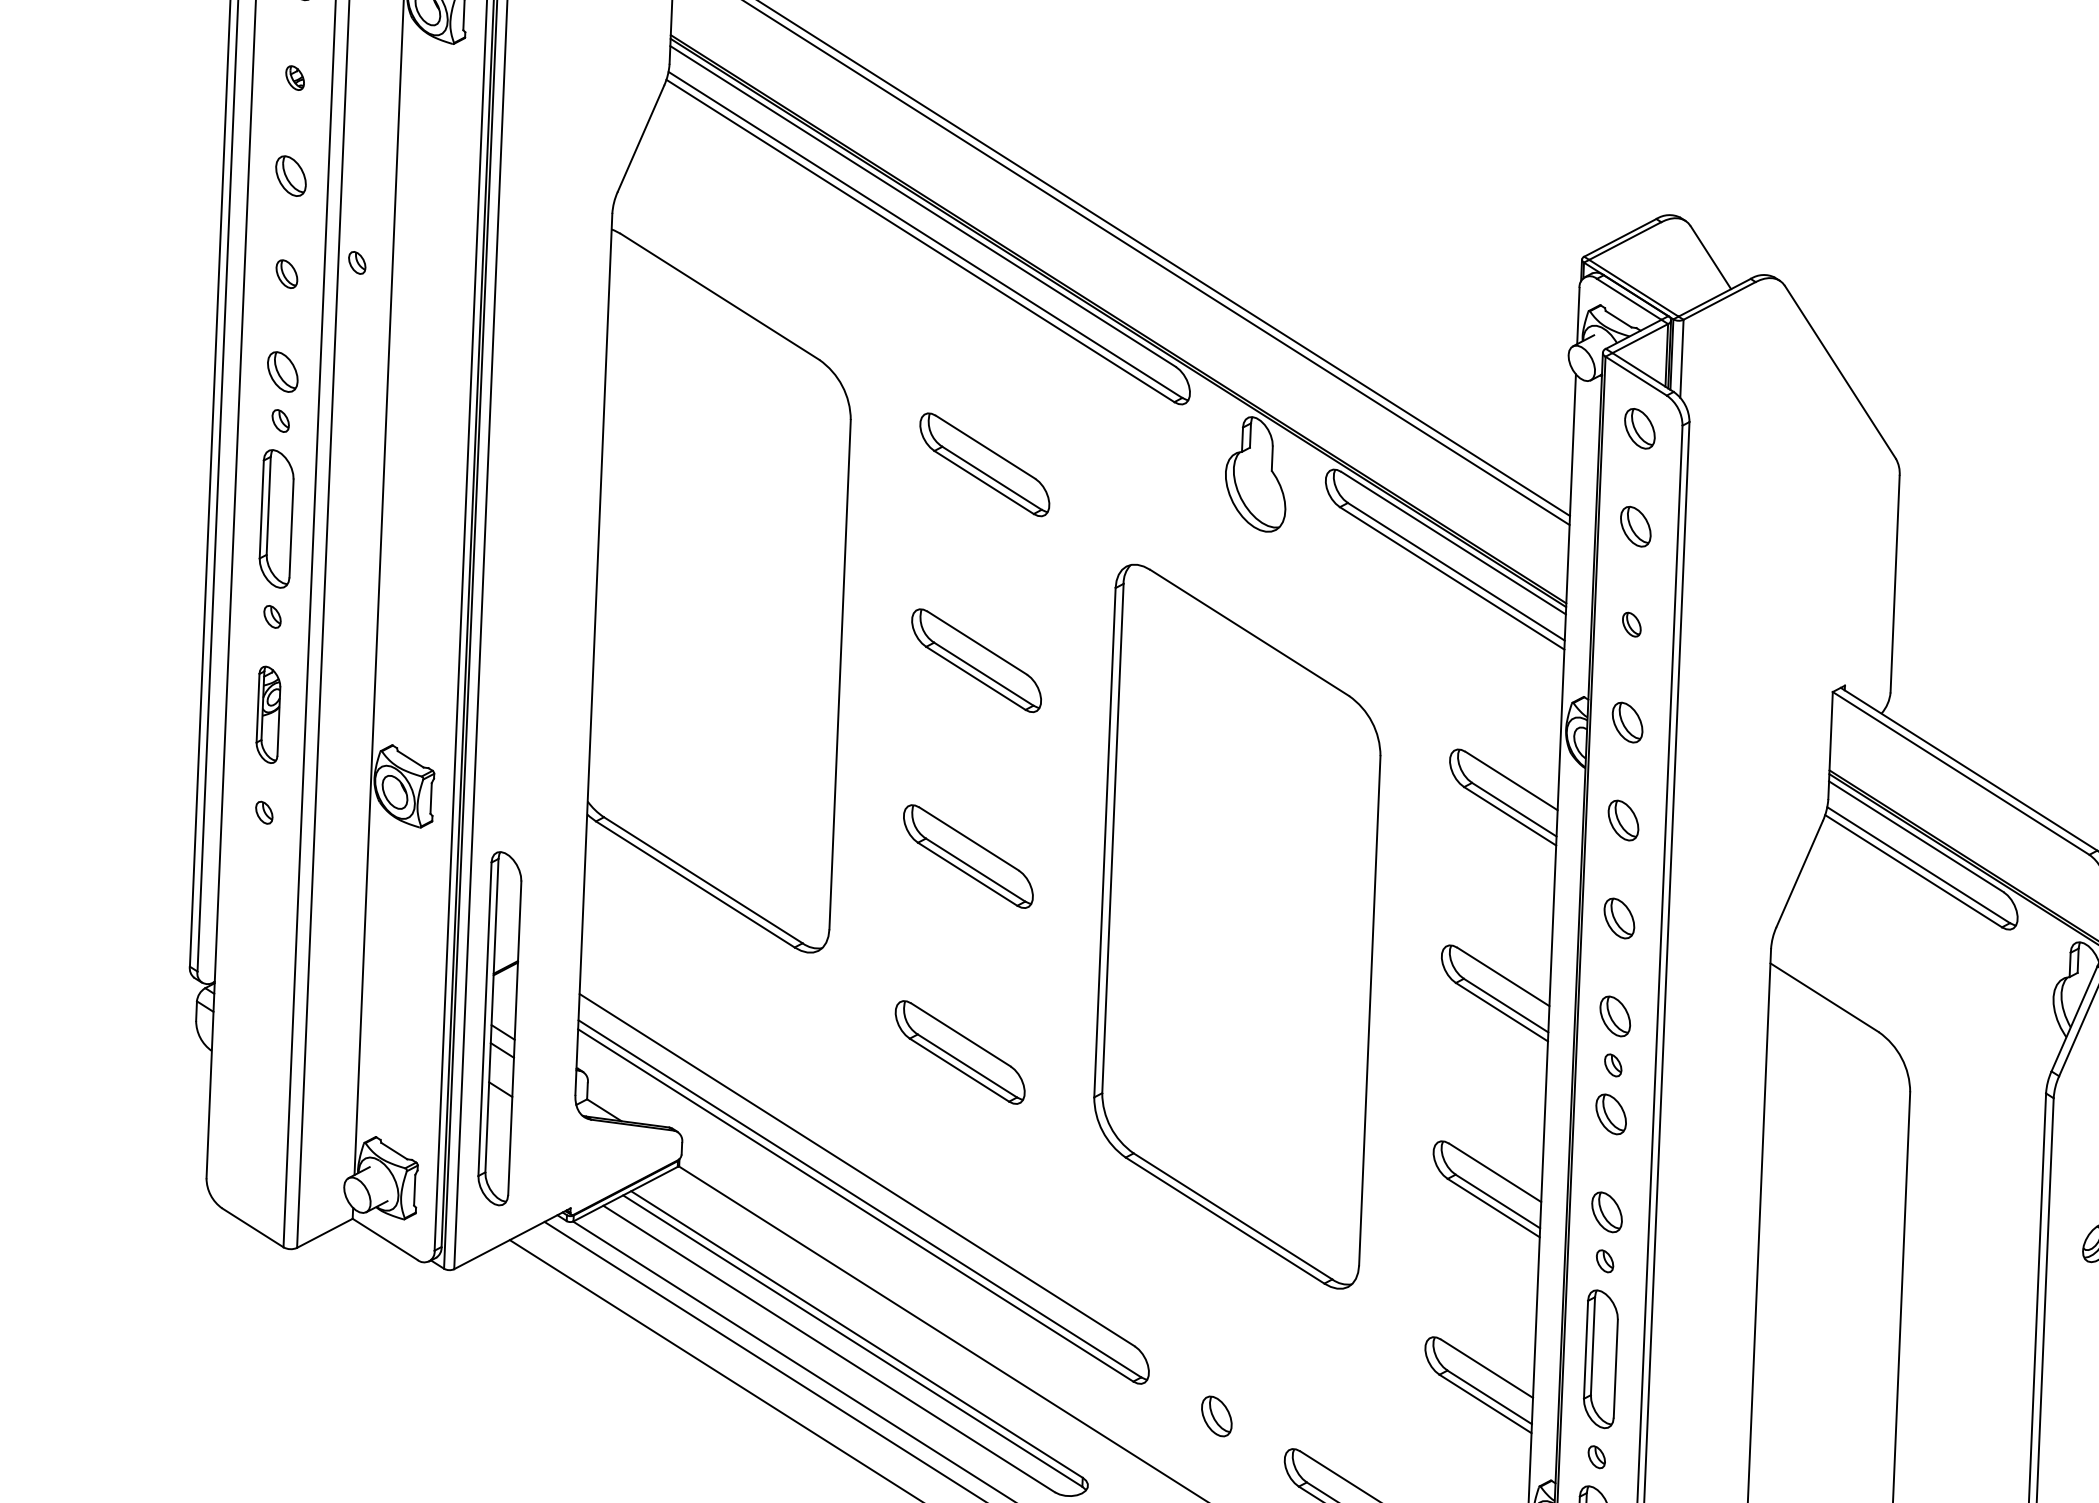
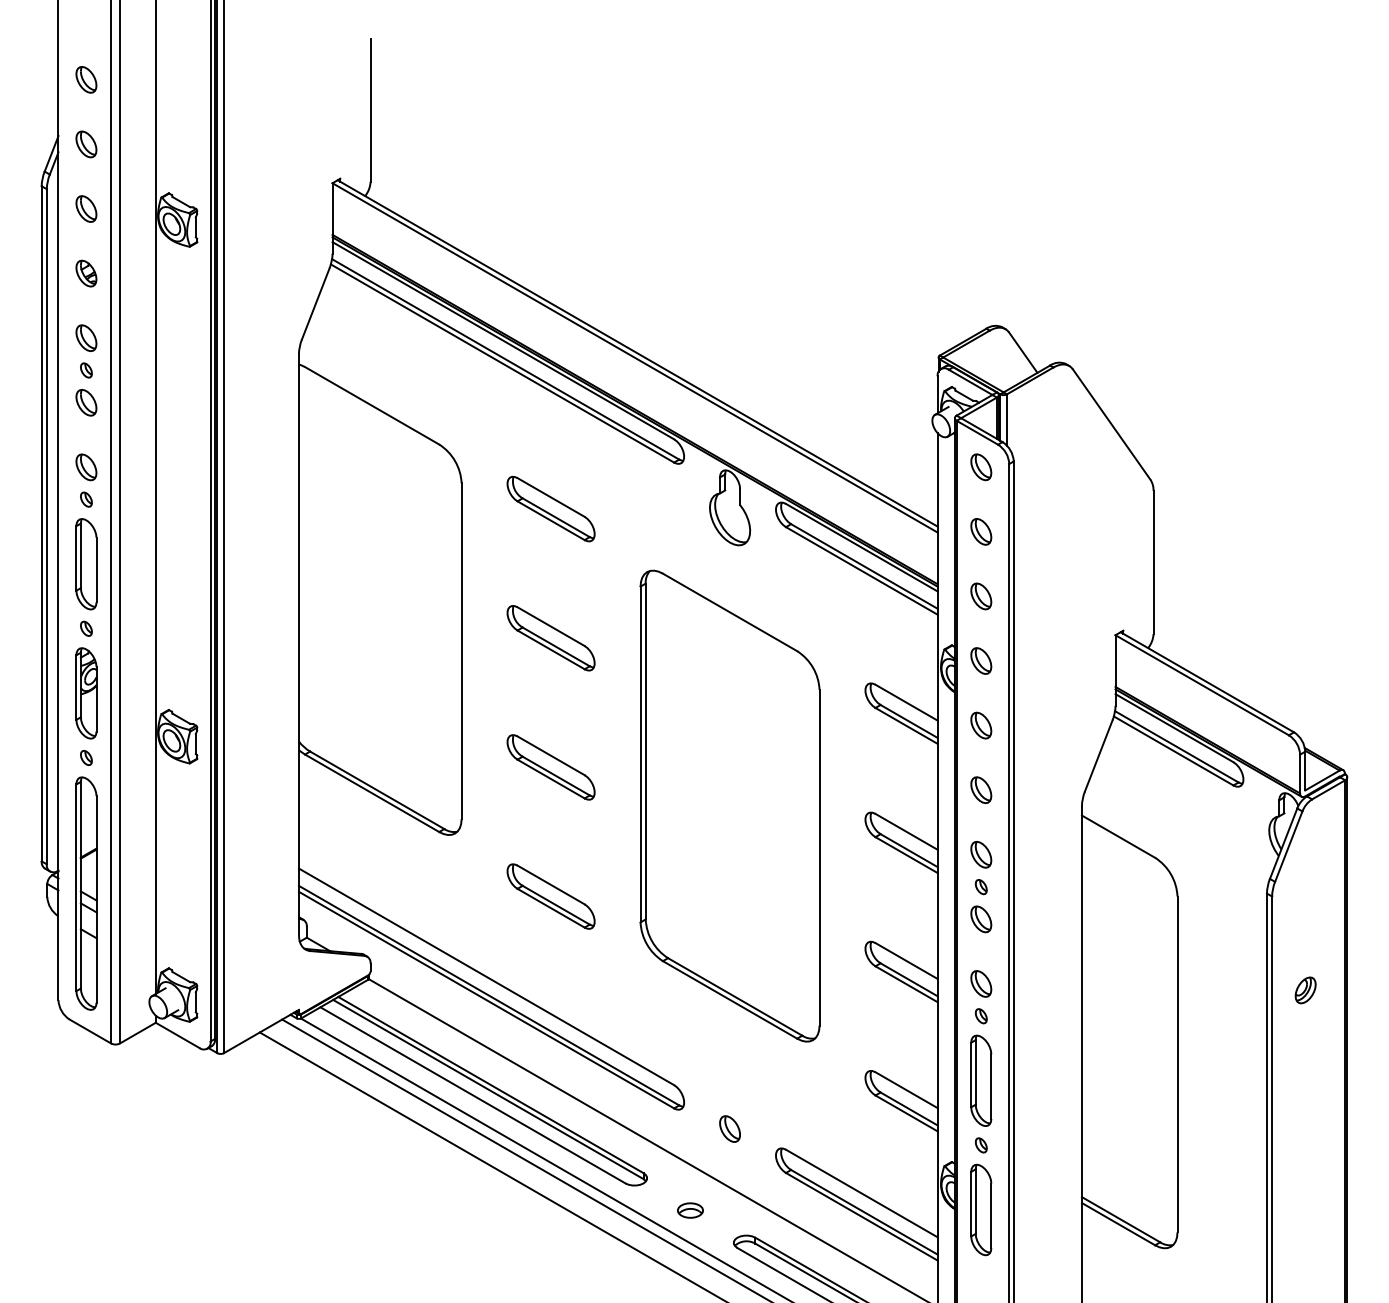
part: (295, 78) -> (86, 273), size x1.67
part: (357, 262) -> (86, 370), moved
part: (287, 273) -> (86, 402), size x1.43
part: (1632, 624) -> (981, 596), size x1.67
part: (268, 714) -> (86, 693), size x1.43
part: (499, 1028) -> (86, 893), moved

